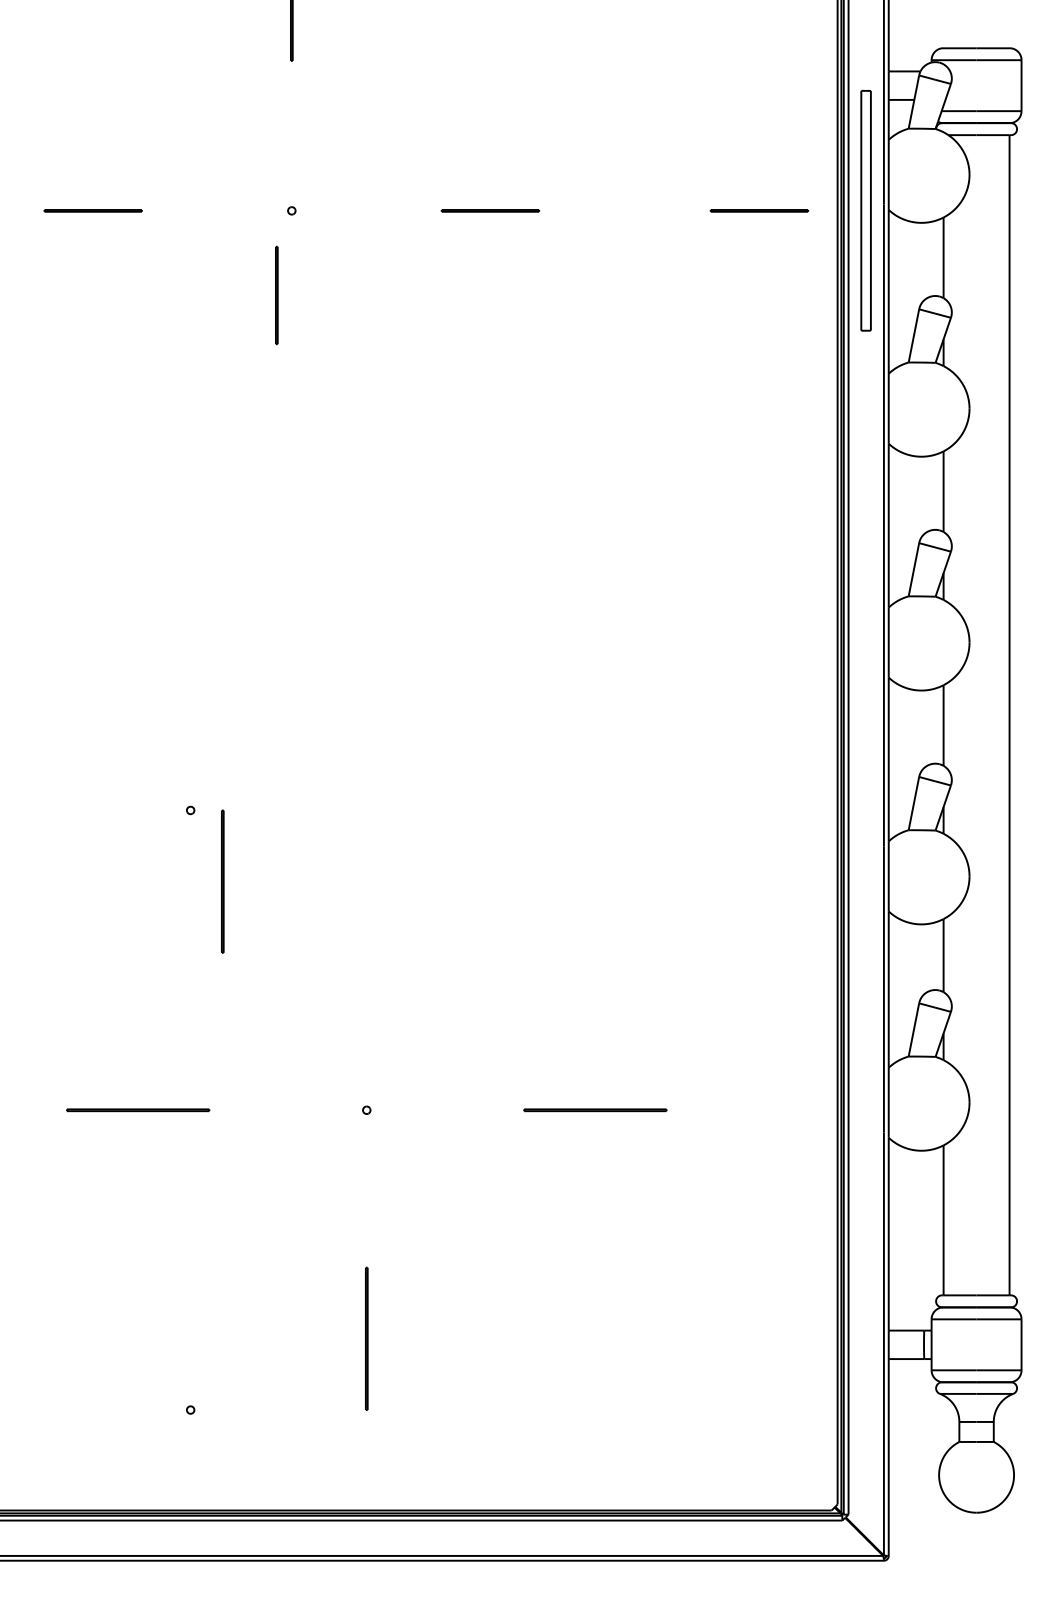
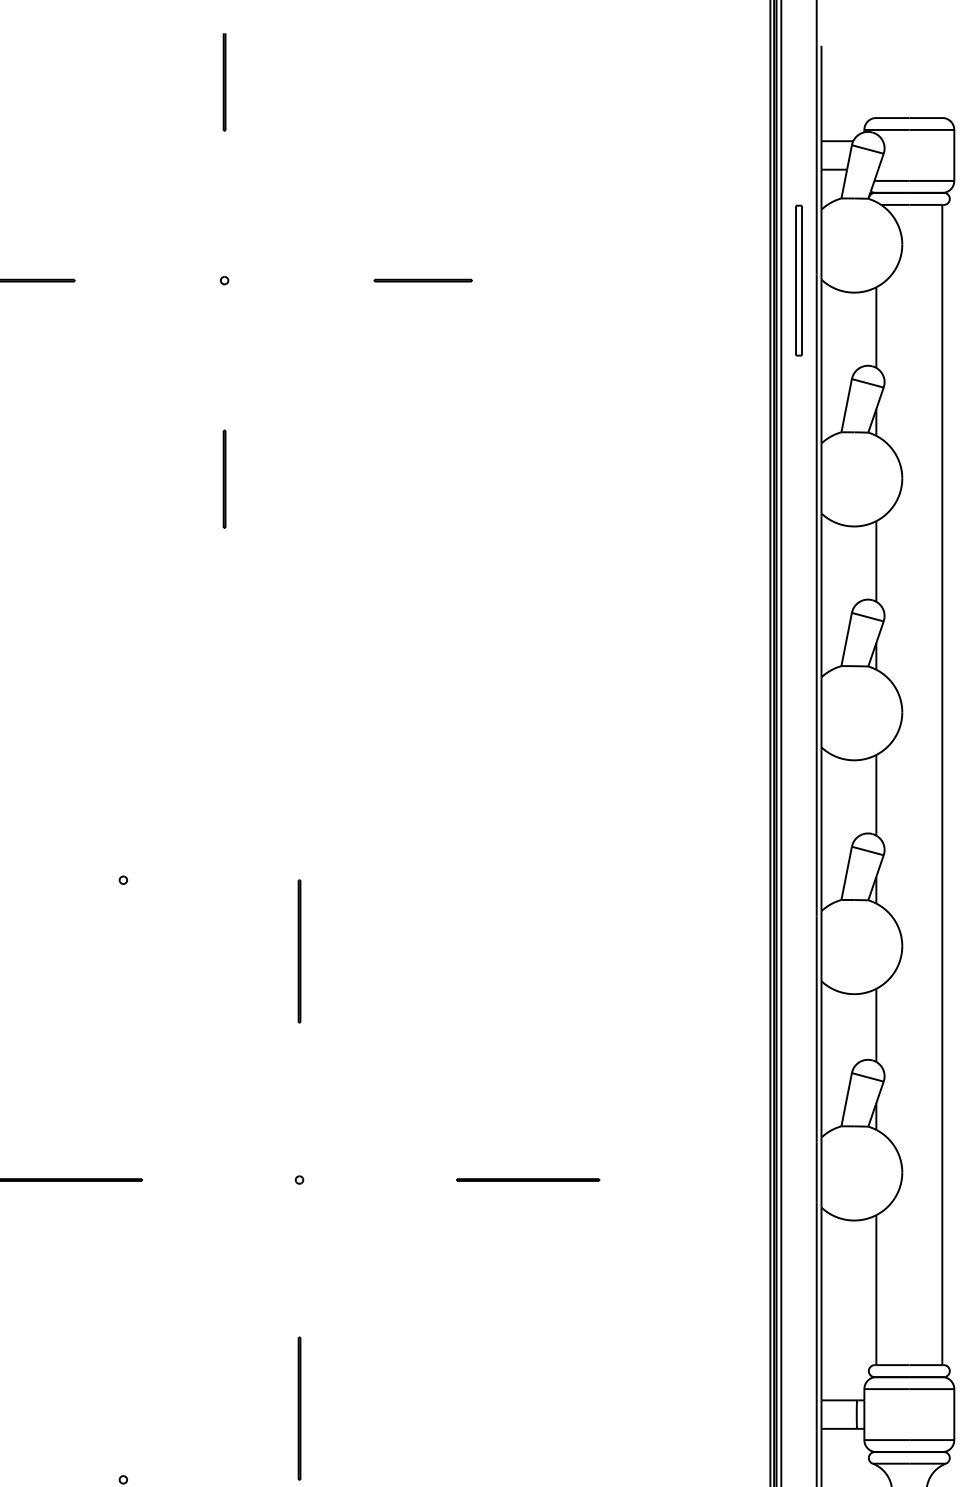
line: (759, 210) -> (692, 280), removed
part: (866, 210) -> (799, 280), size x0.62
line: (276, 295) -> (224, 479), moved
line: (222, 881) -> (299, 951), moved

